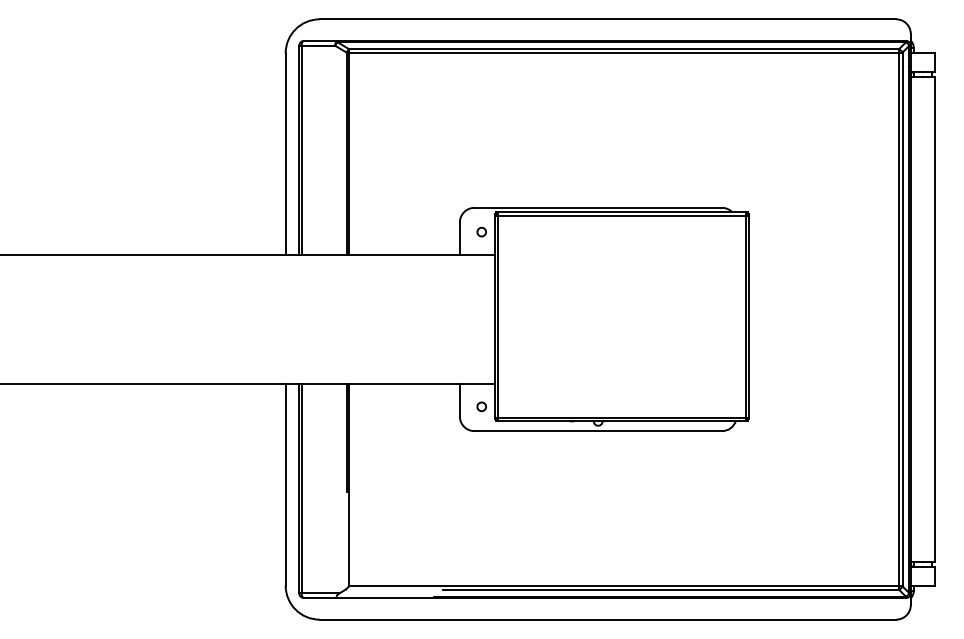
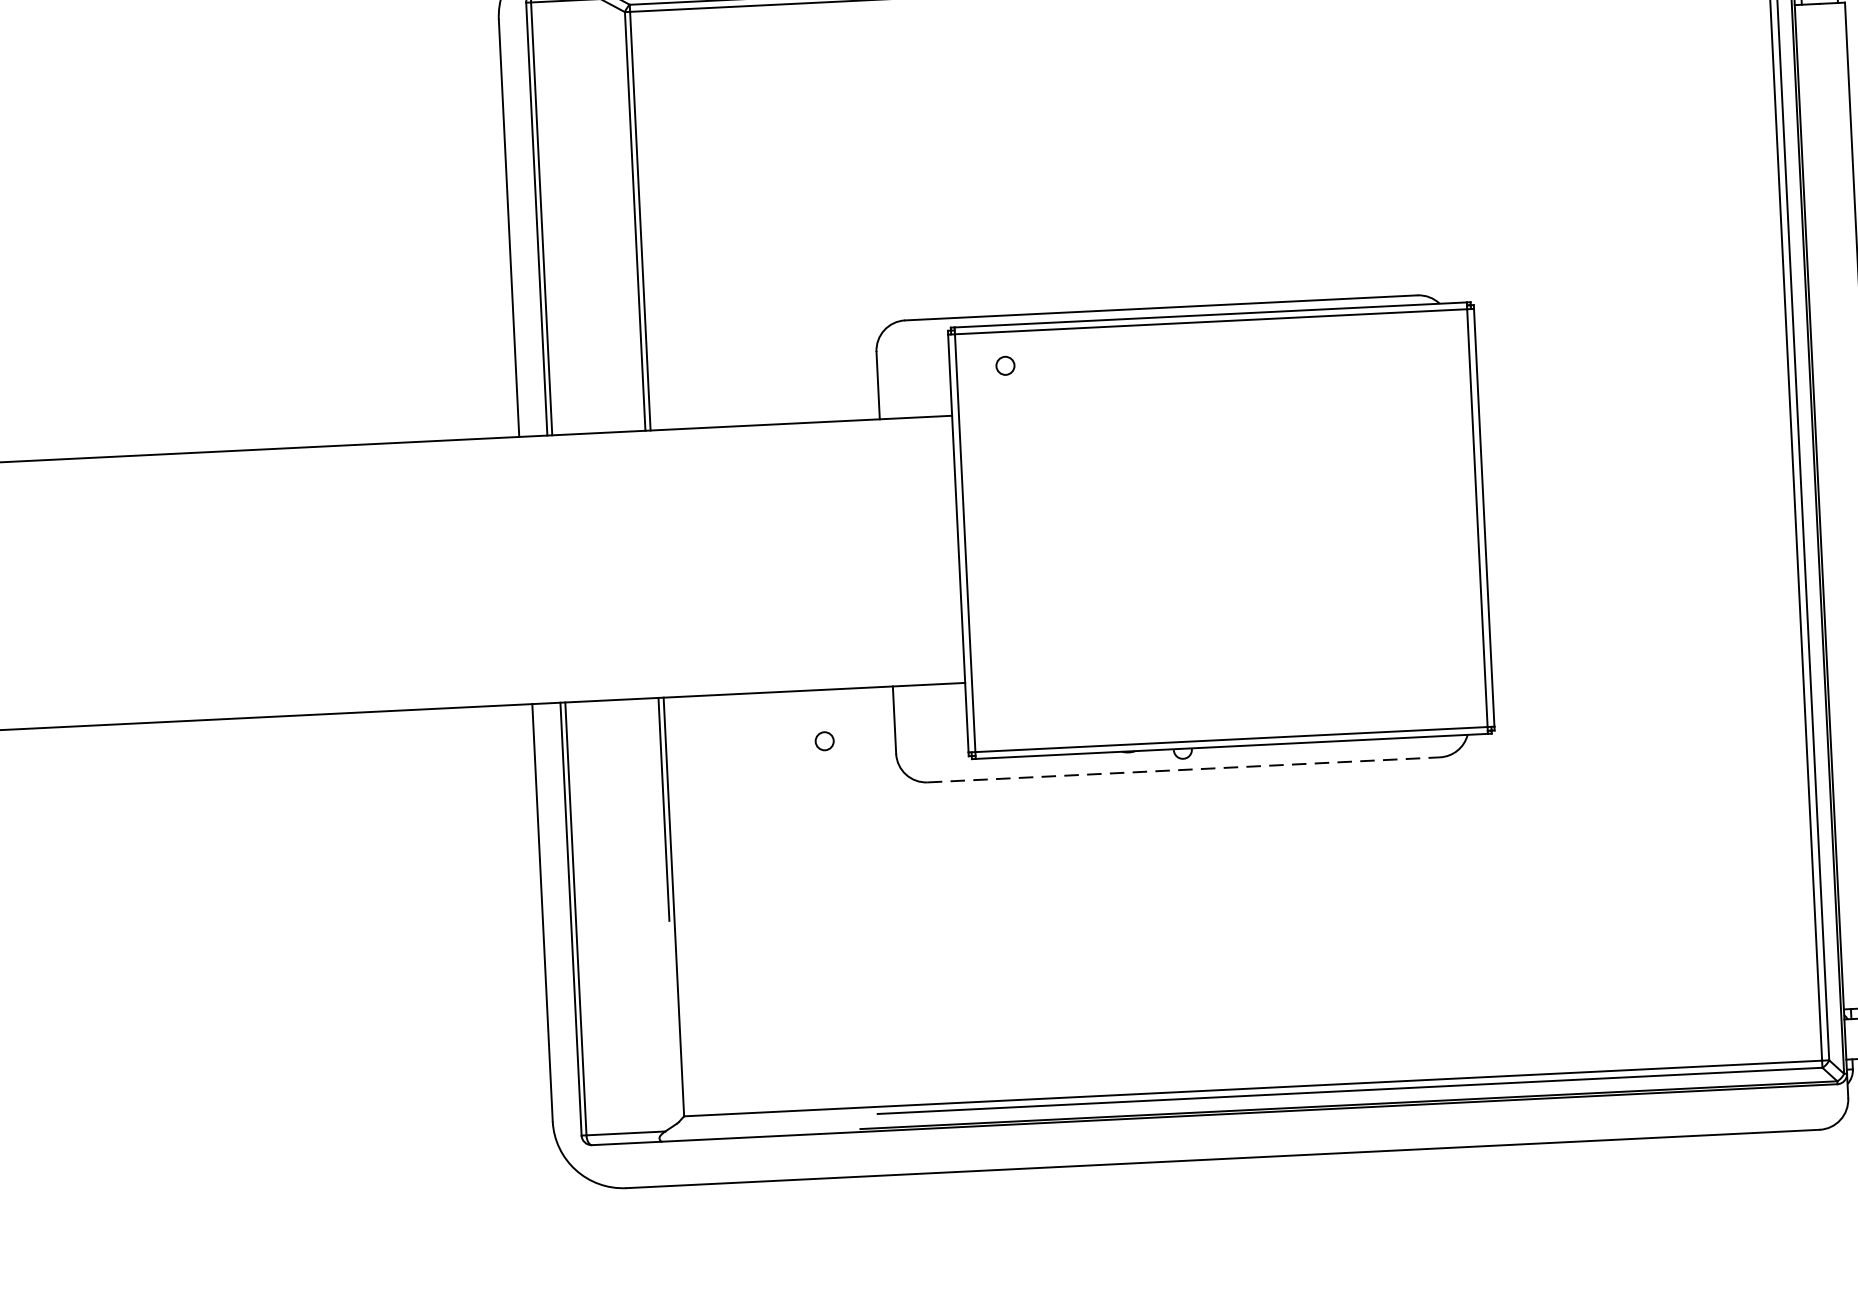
circle: (481, 231) -> (1004, 364), moved
circle: (481, 406) -> (824, 740), moved
line: (598, 431) -> (1184, 770), solid -> dashed

